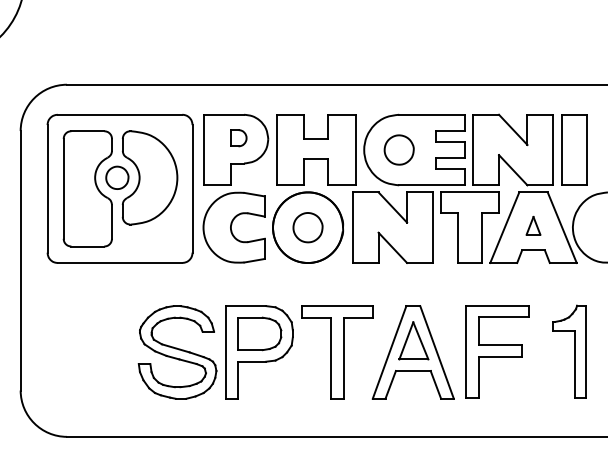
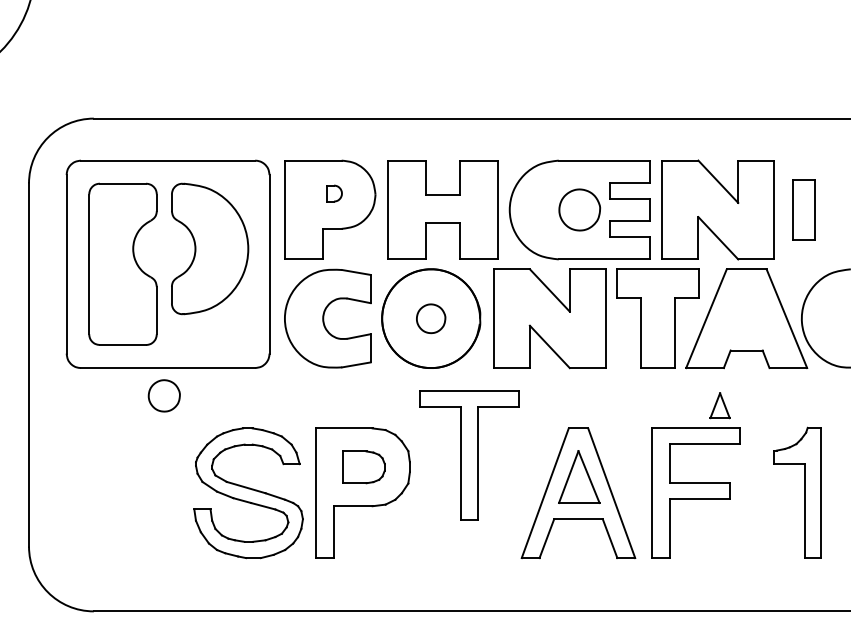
part: (238, 138) -> (333, 193), size x0.7
part: (398, 149) -> (578, 209), moved
part: (574, 149) -> (804, 209), size x0.6
part: (117, 177) -> (164, 395), moved
part: (533, 225) -> (720, 405), moved
part: (307, 227) -> (430, 318), size x0.7
part: (259, 333) -> (363, 466), size x0.7
part: (337, 352) -> (469, 455), moved

